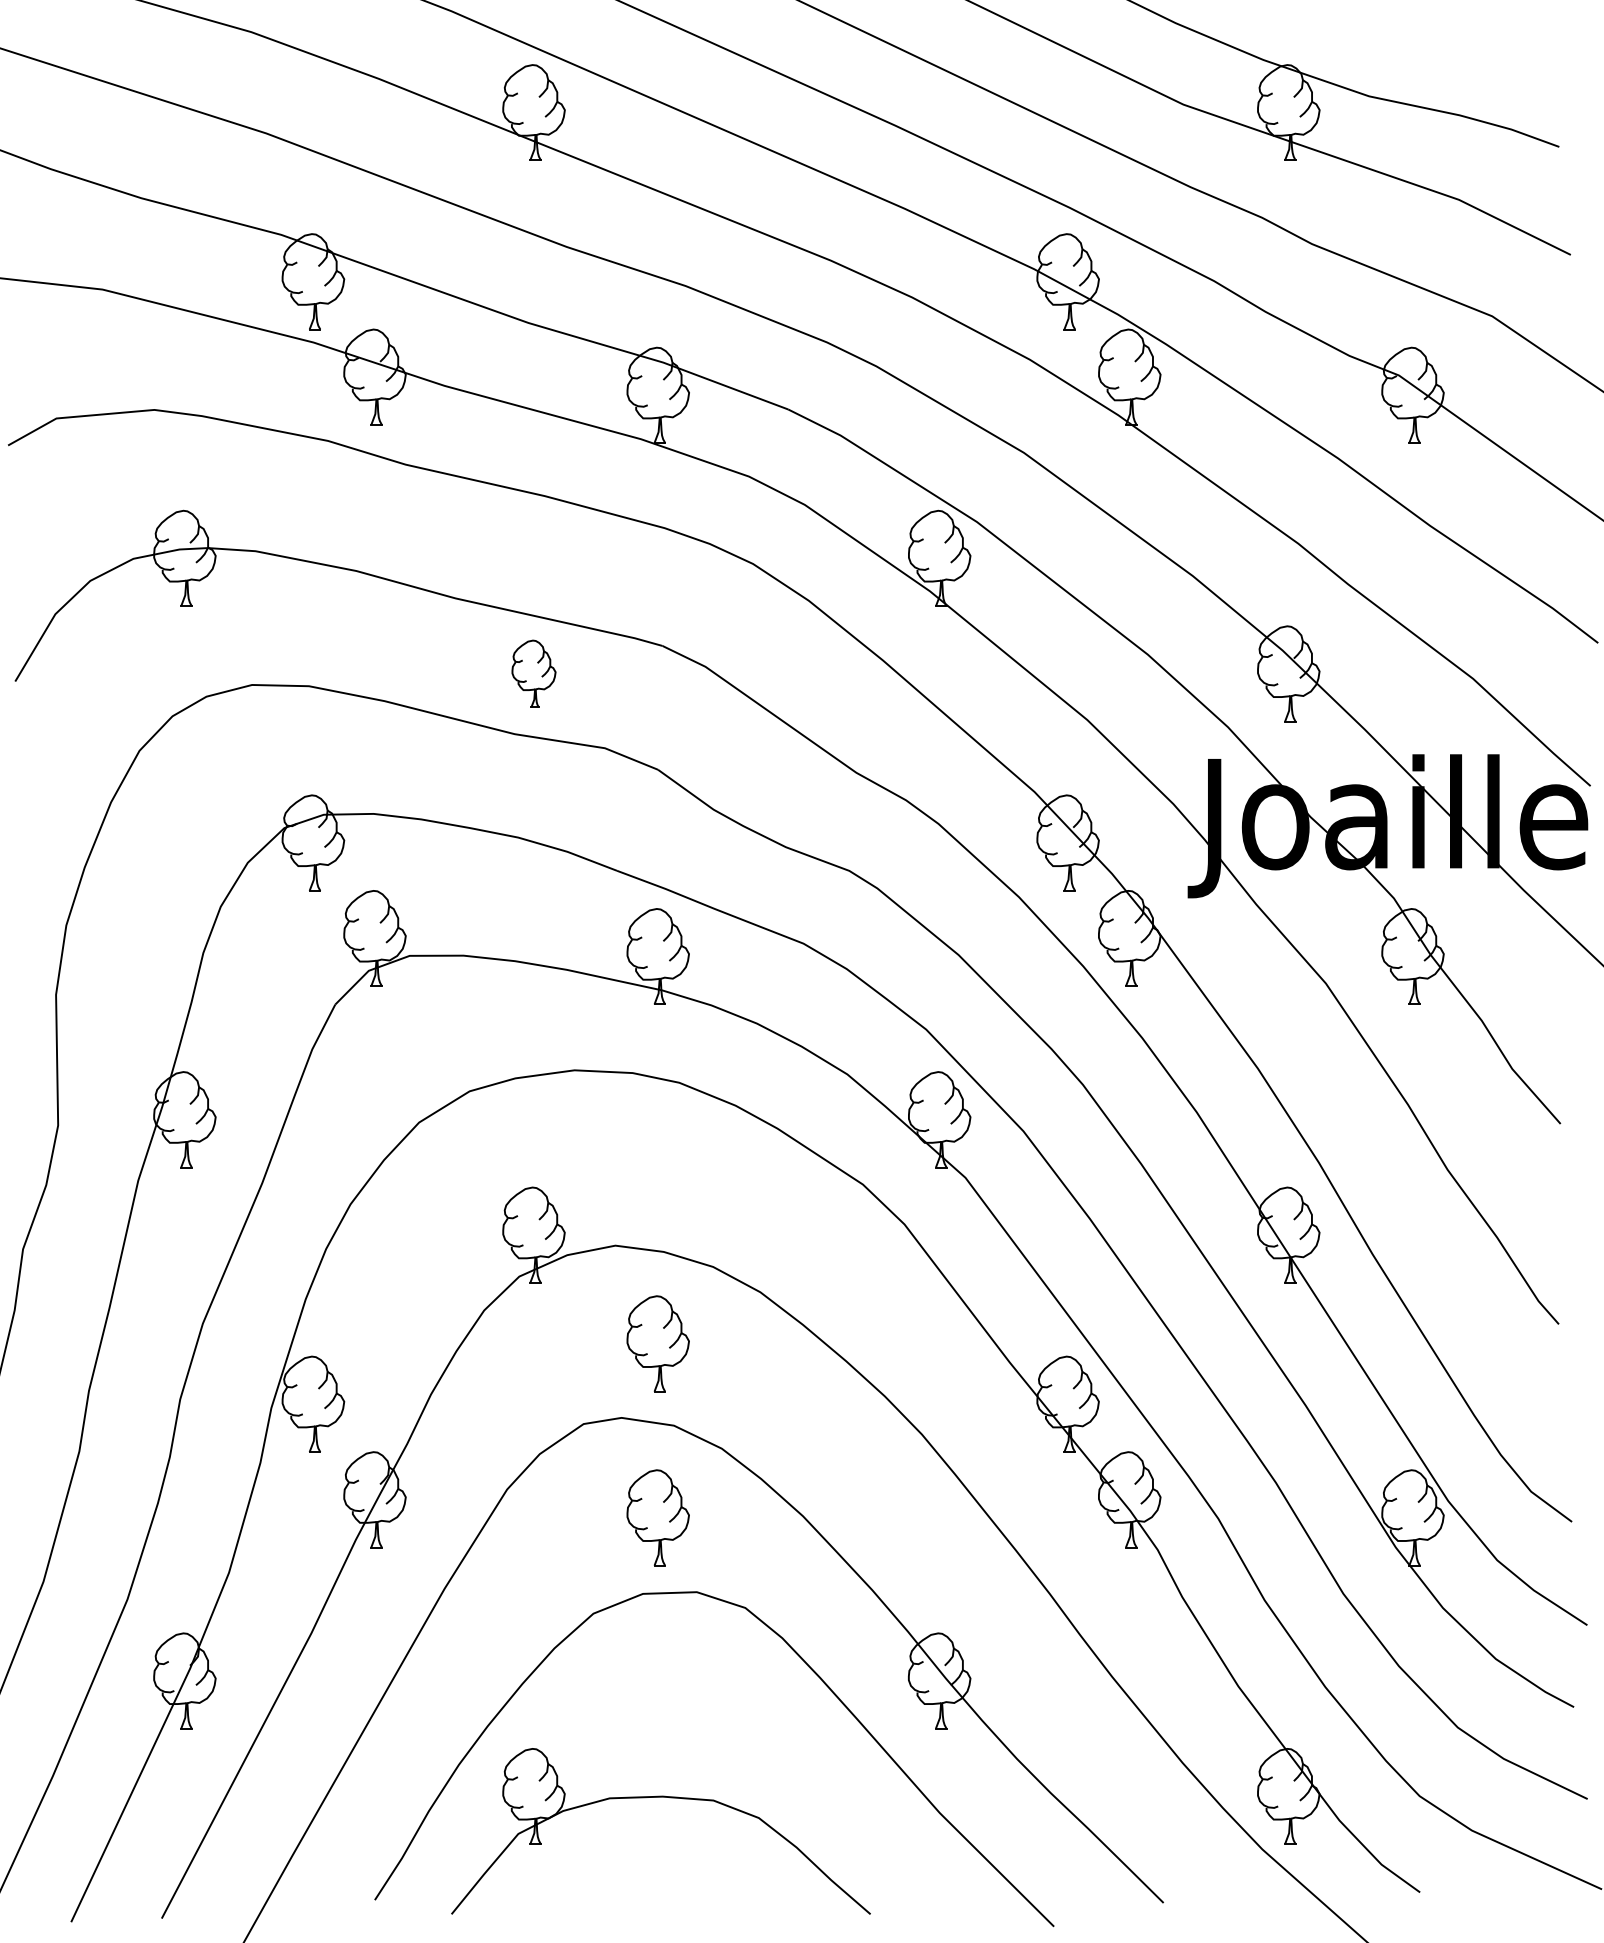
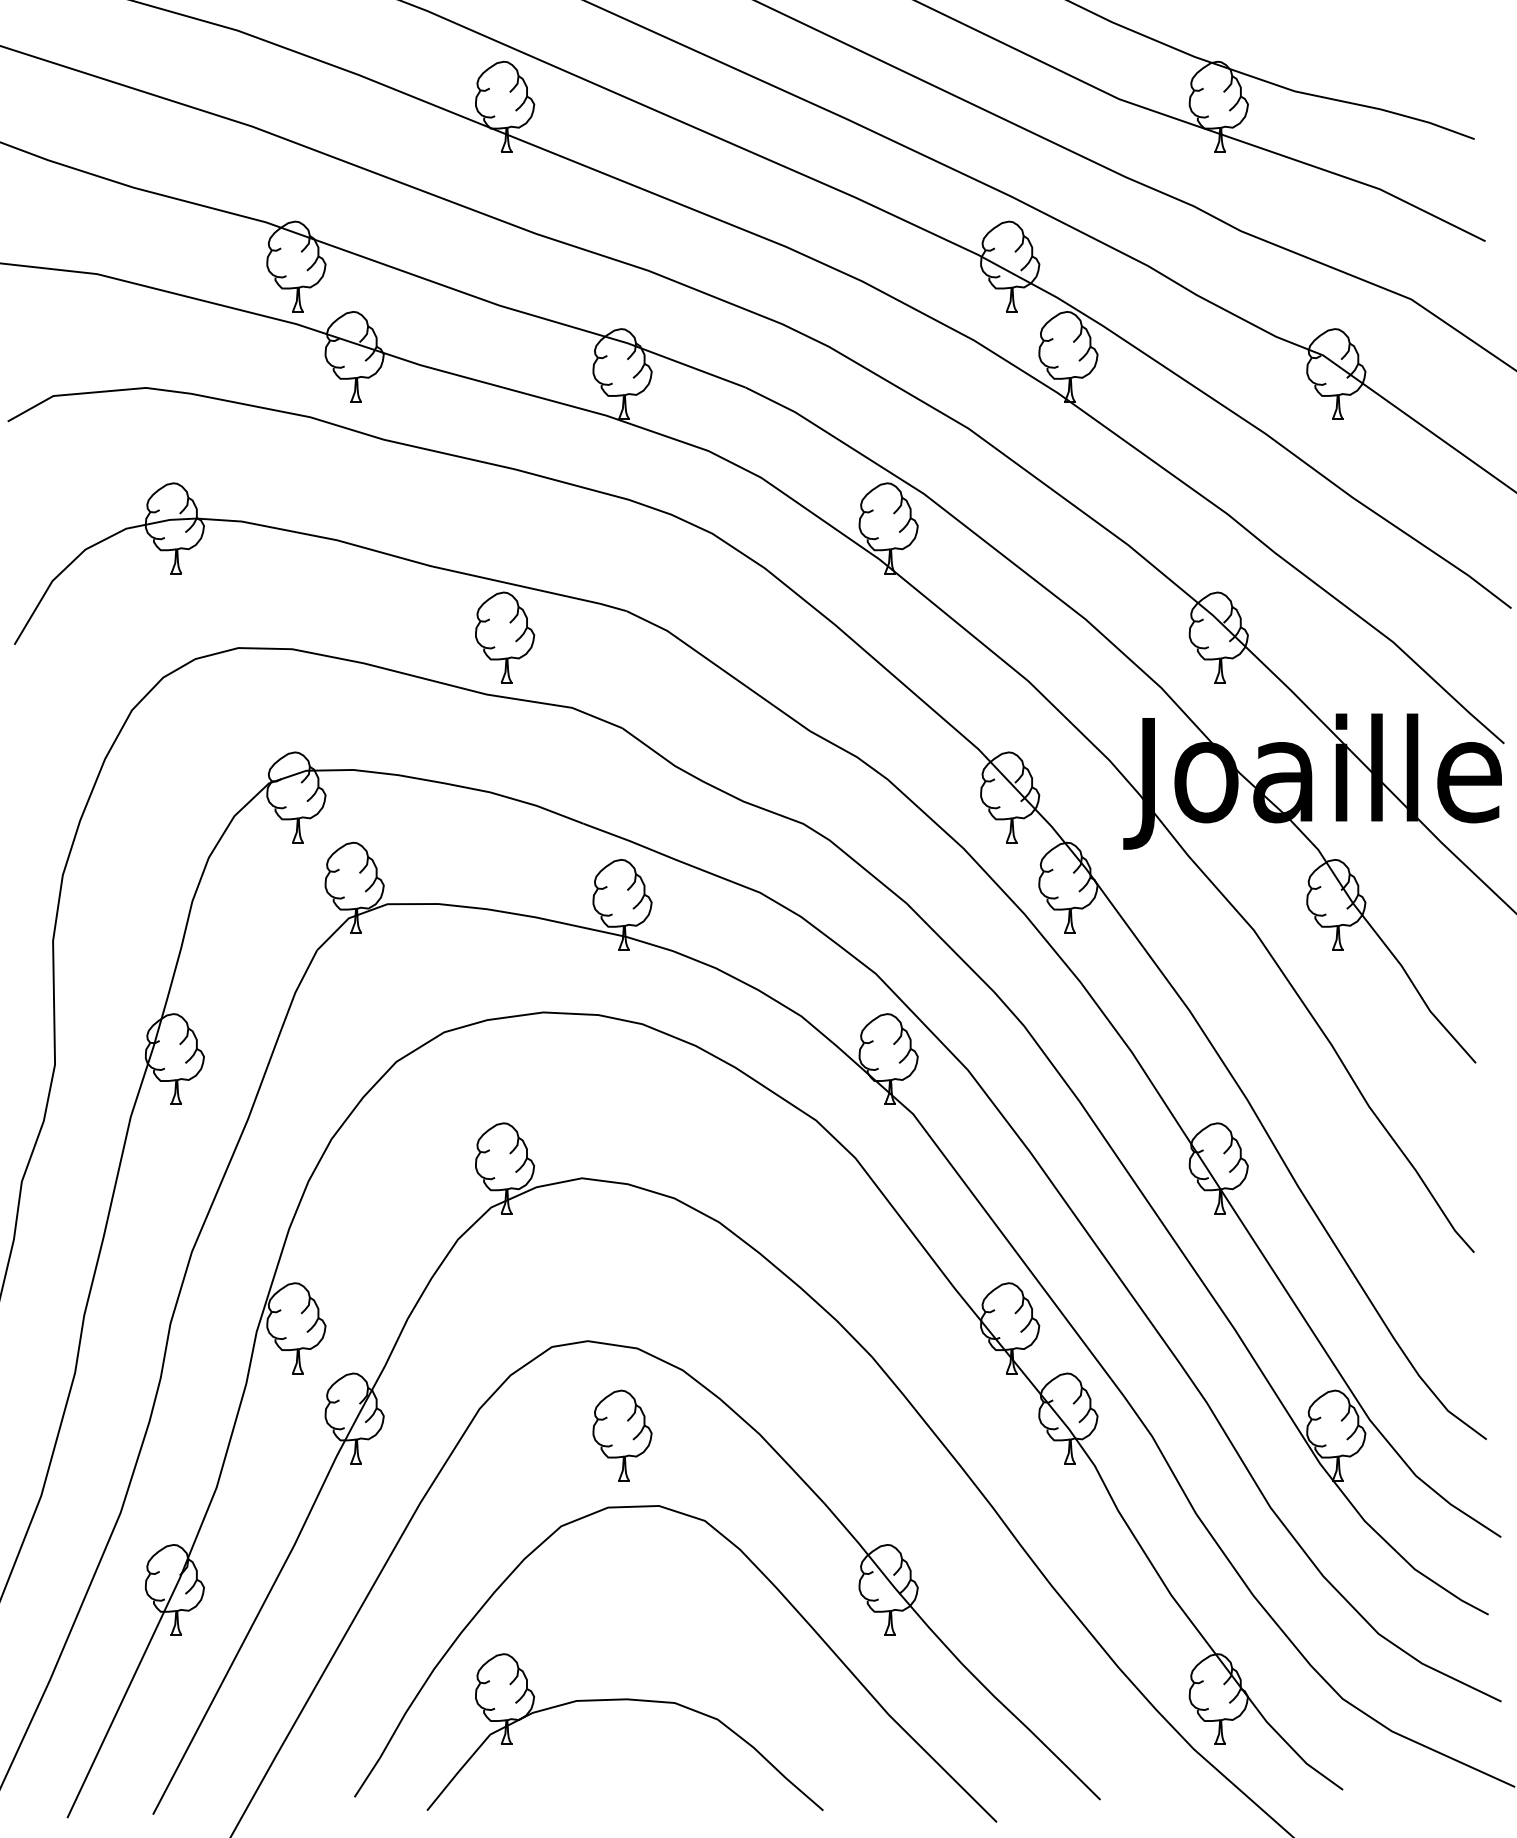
part: (533, 673) -> (504, 637), size x1.43
part: (657, 1343) -> (621, 1270), removed

